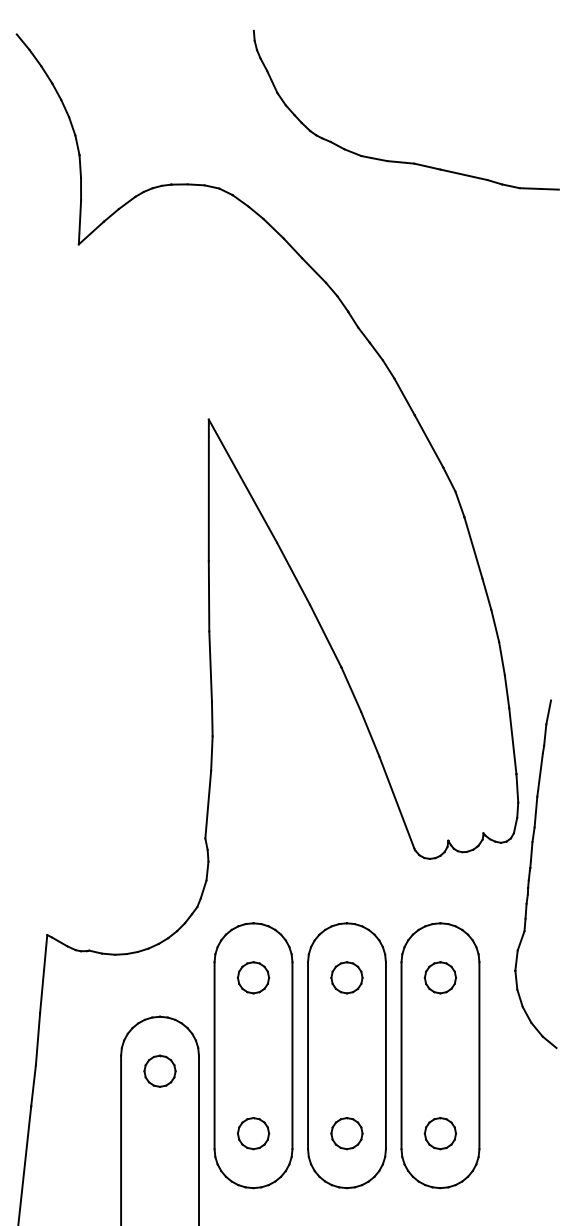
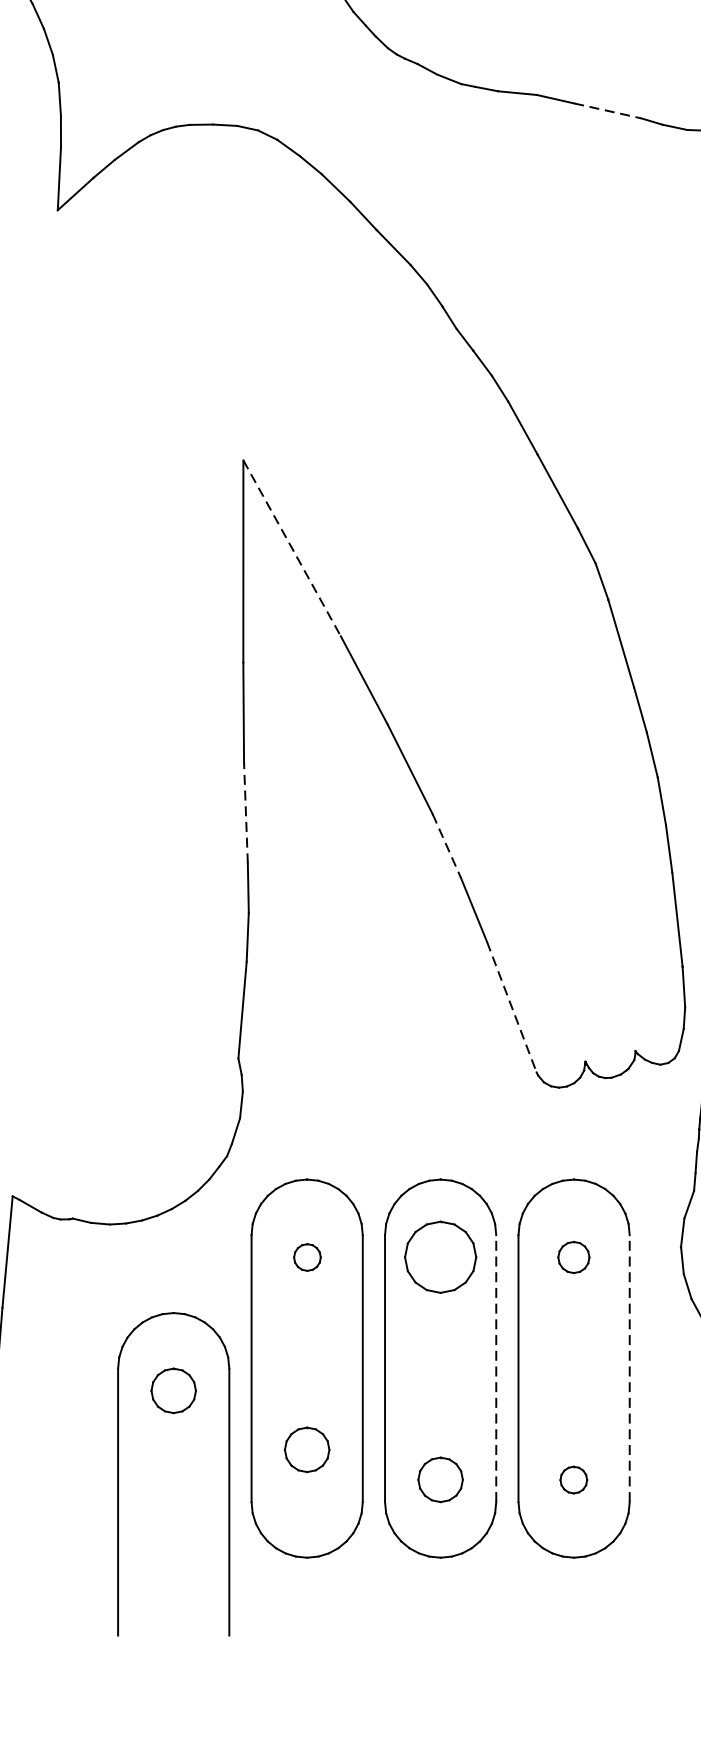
line: (464, 174) -> (608, 110), solid -> dashed
line: (243, 481) -> (292, 548), solid -> dashed
line: (210, 666) -> (245, 812), solid -> dashed
line: (351, 690) -> (447, 847), solid -> dashed
line: (396, 802) -> (511, 1007), solid -> dashed
part: (253, 977) -> (307, 1256), size x0.6
part: (346, 977) -> (439, 1256), size x1.6
part: (439, 977) -> (572, 1256), size x0.7
line: (385, 1055) -> (495, 1368), solid -> dashed
line: (479, 1055) -> (629, 1368), solid -> dashed
part: (253, 1133) -> (307, 1449), moved
part: (439, 1133) -> (572, 1479), size x0.6

